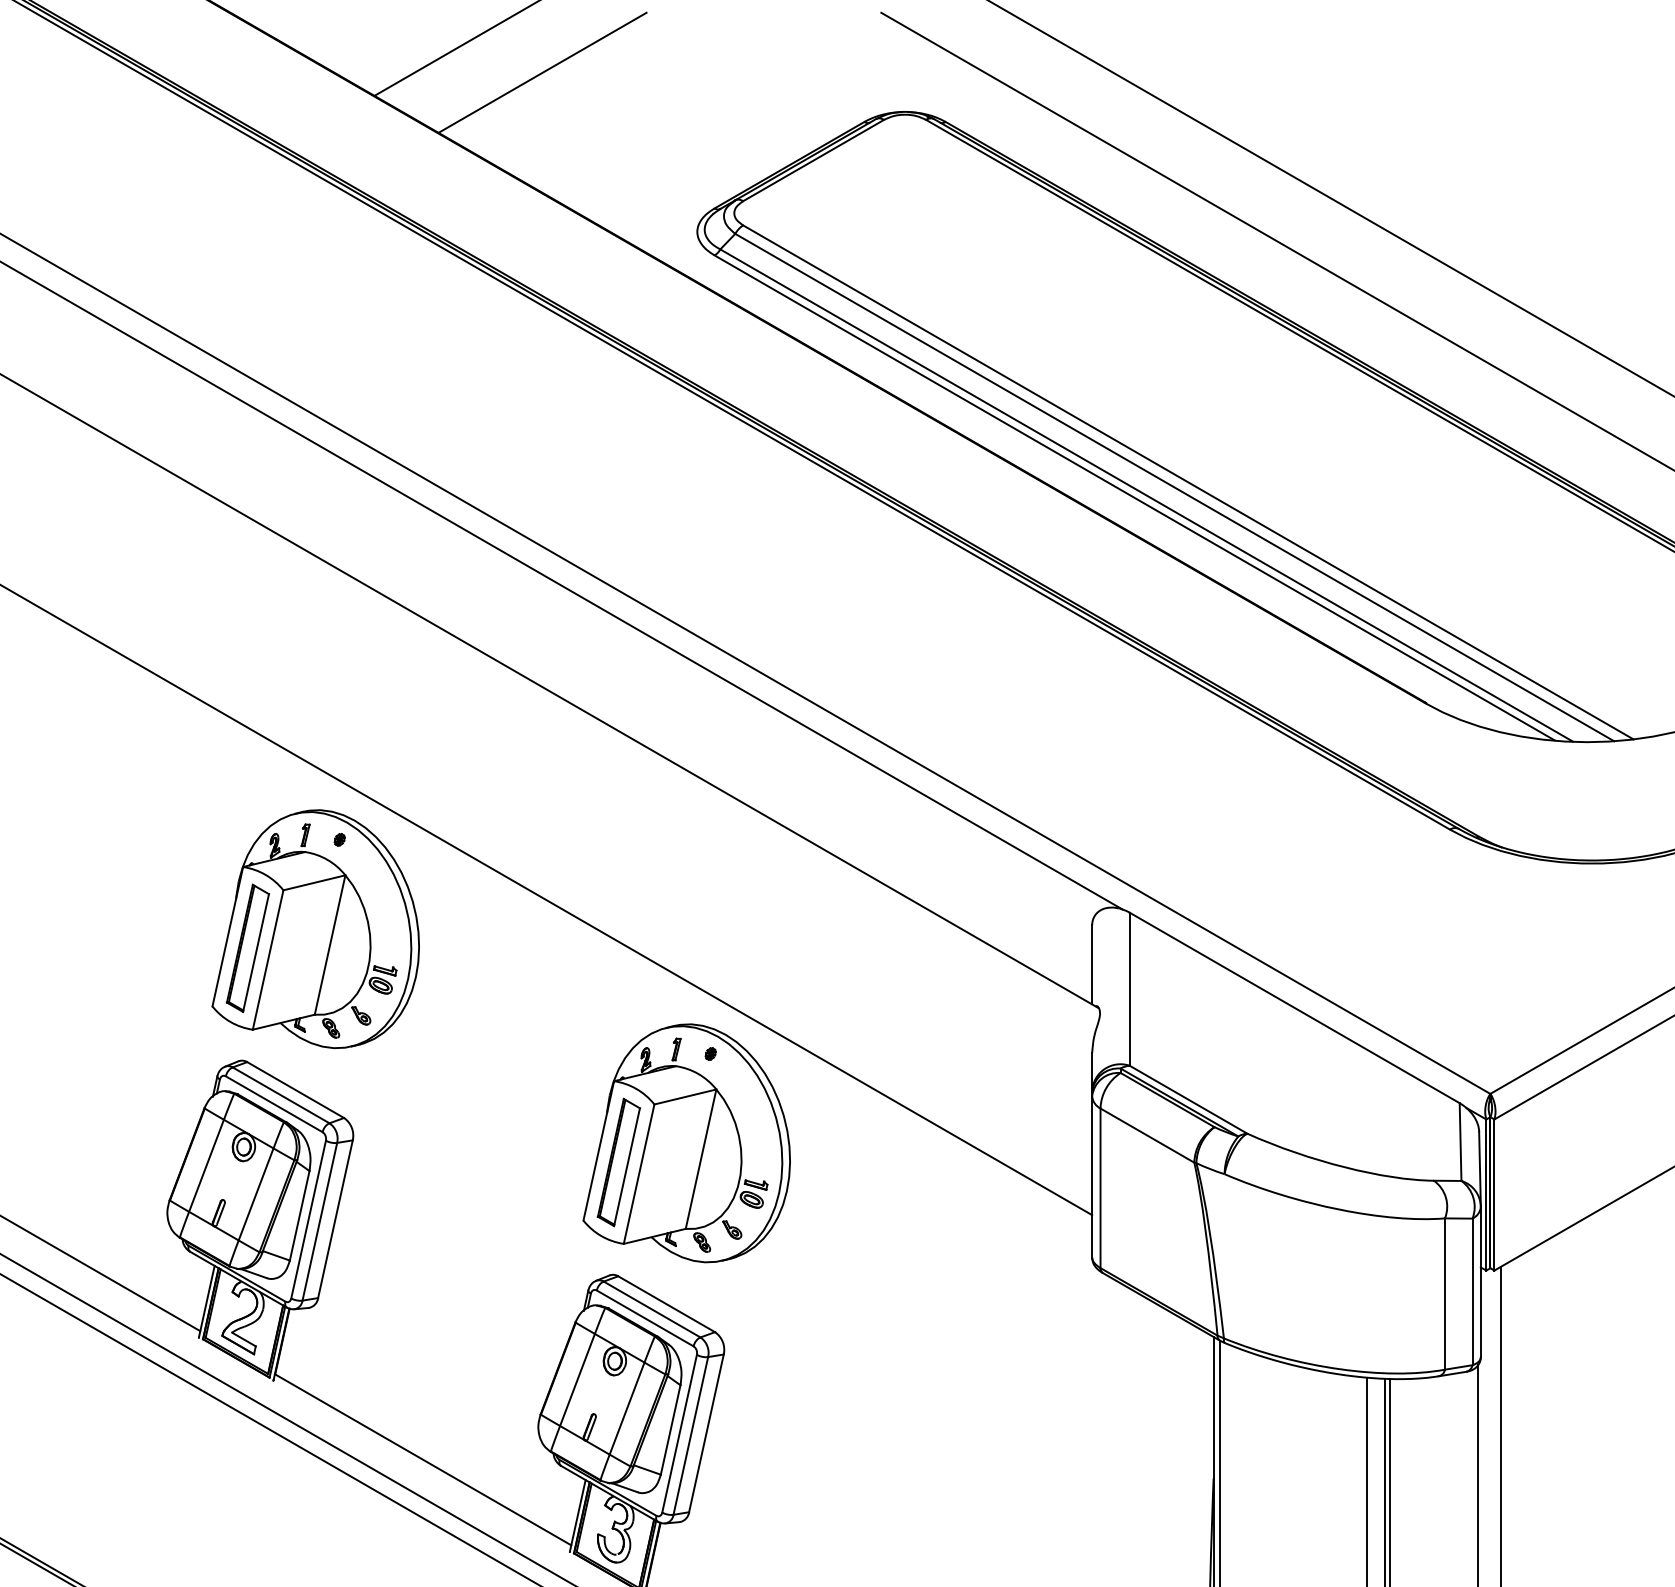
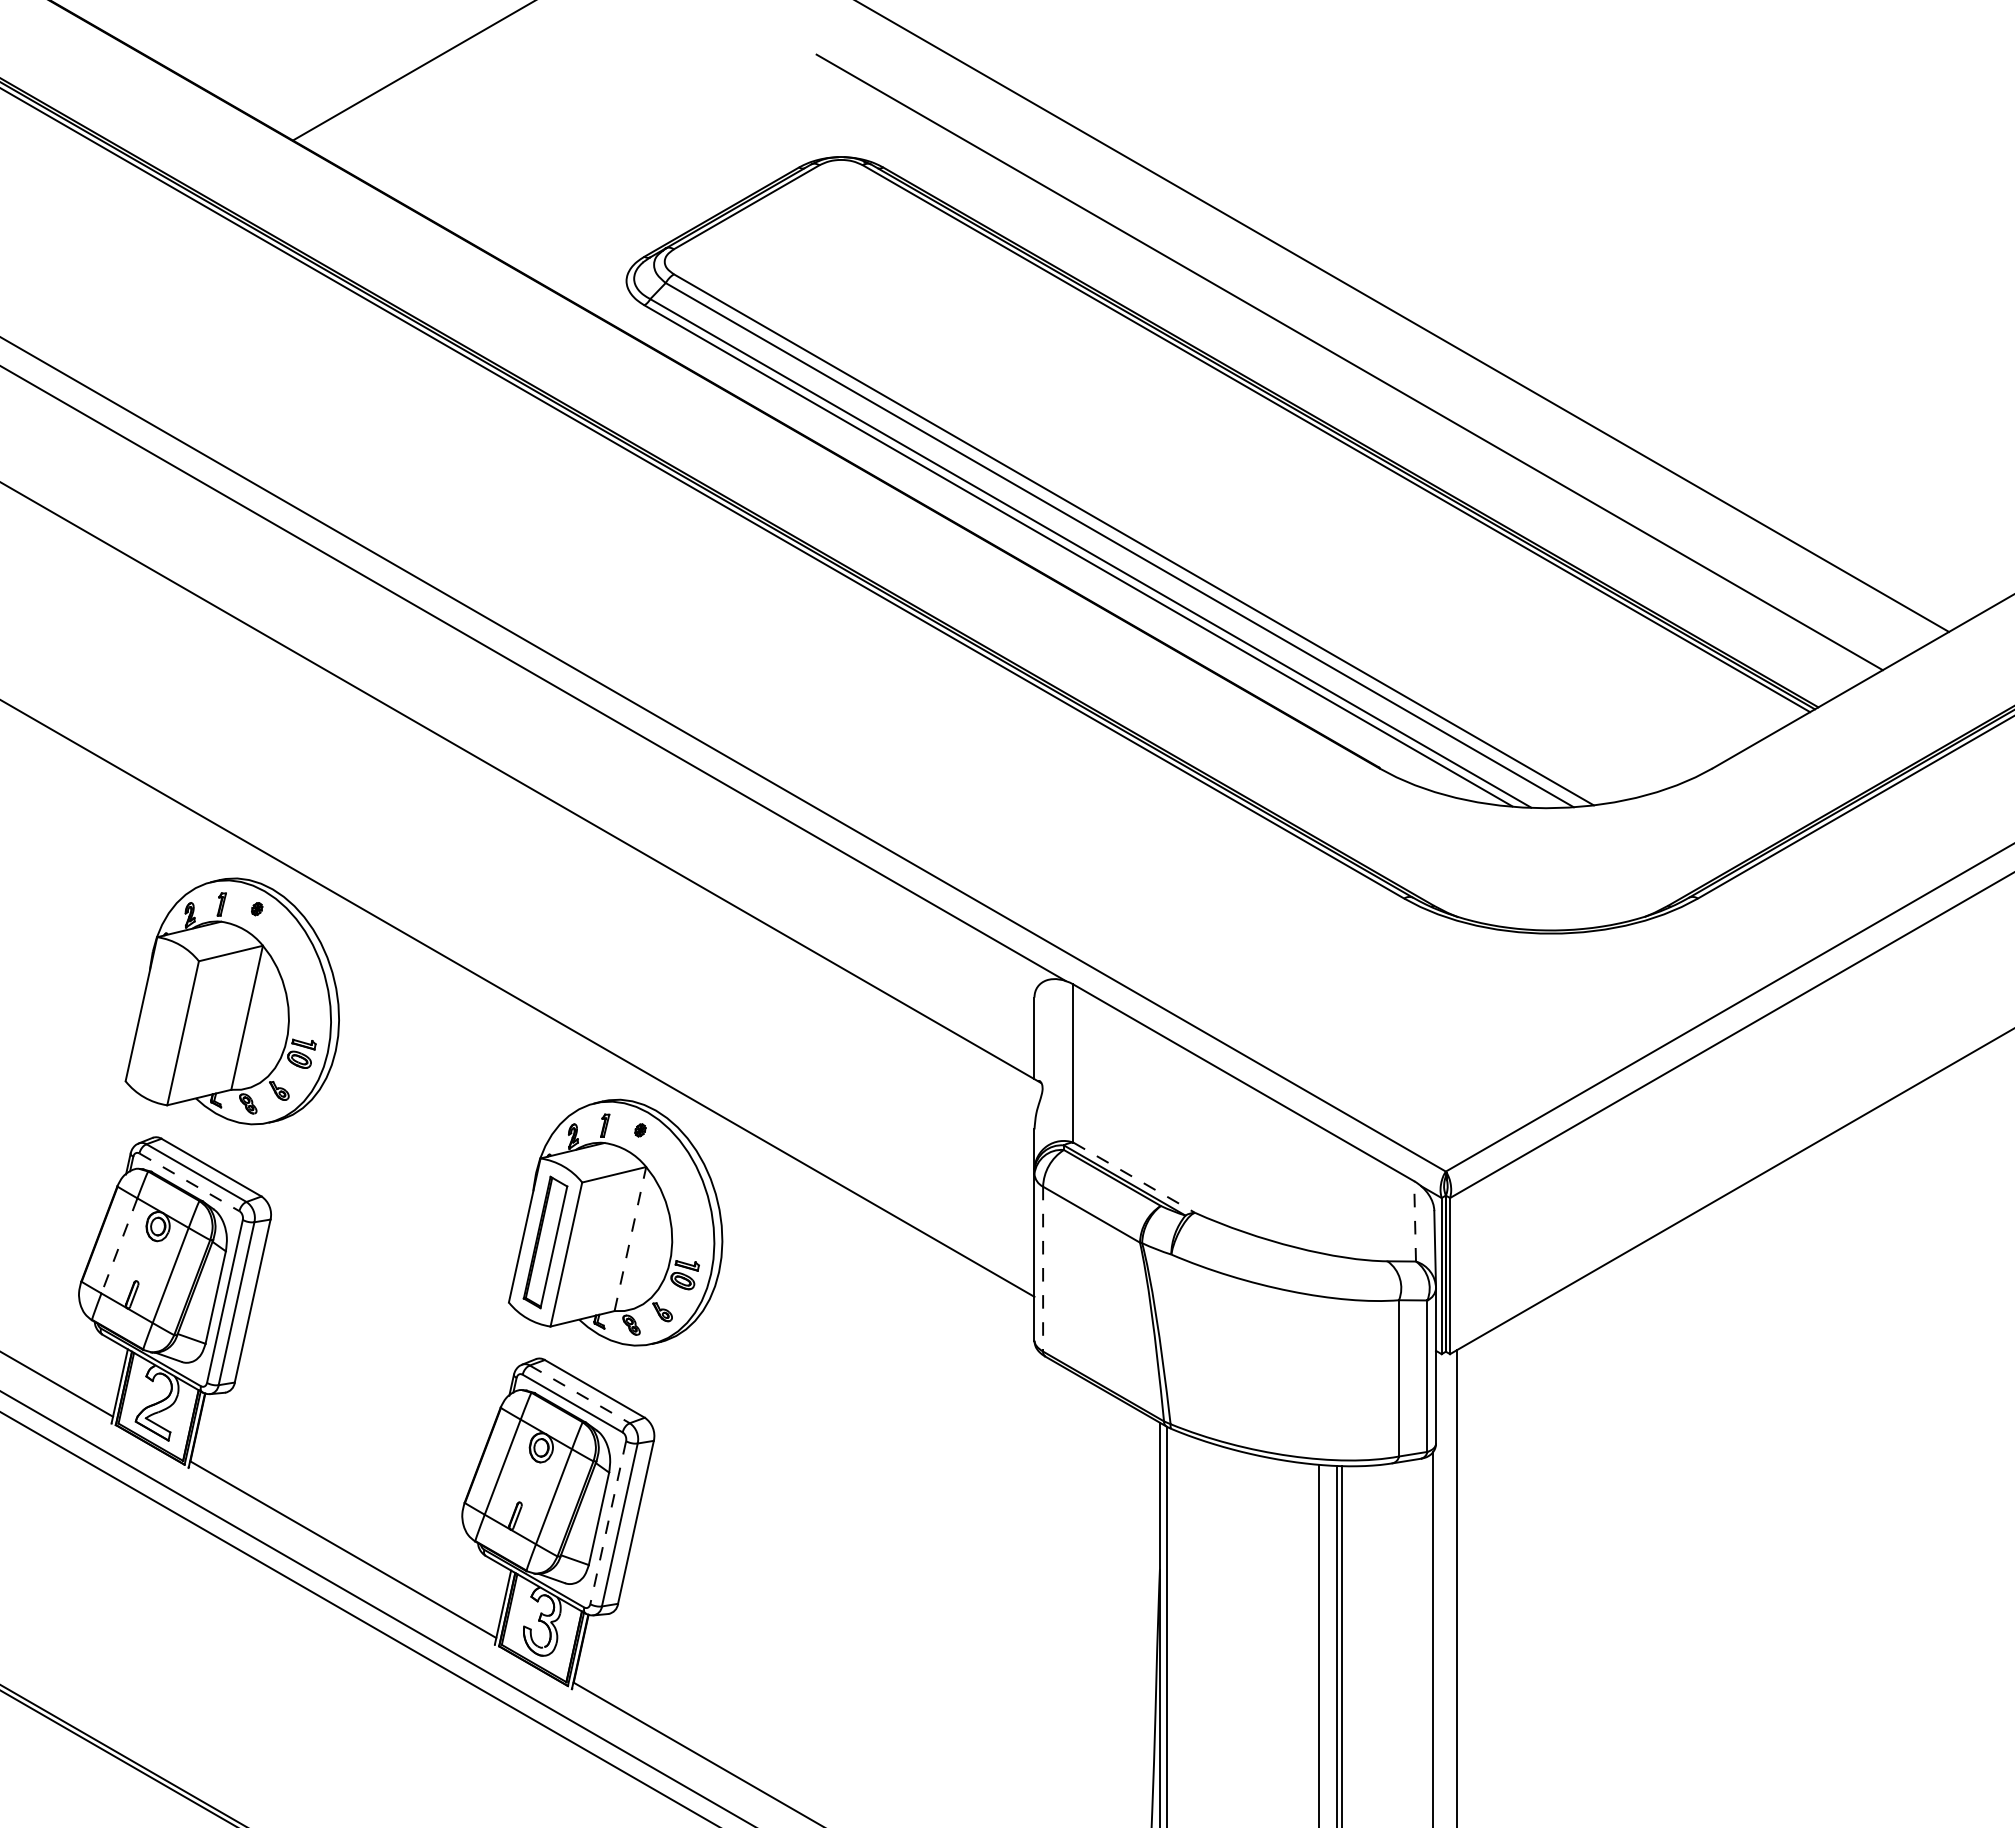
line: (542, 72) -> (466, 116), removed
part: (247, 947) -> (161, 1020), removed
line: (1188, 1099) -> (1134, 1177), solid -> dashed
line: (274, 1104) -> (189, 1182), solid -> dashed
line: (1460, 1141) -> (1415, 1220), solid -> dashed
line: (701, 1159) -> (630, 1239), solid -> dashed
line: (206, 1165) -> (119, 1245), solid -> dashed
line: (1100, 1188) -> (1043, 1269), solid -> dashed
line: (651, 1309) -> (579, 1394), solid -> dashed
line: (679, 1434) -> (608, 1523), solid -> dashed

